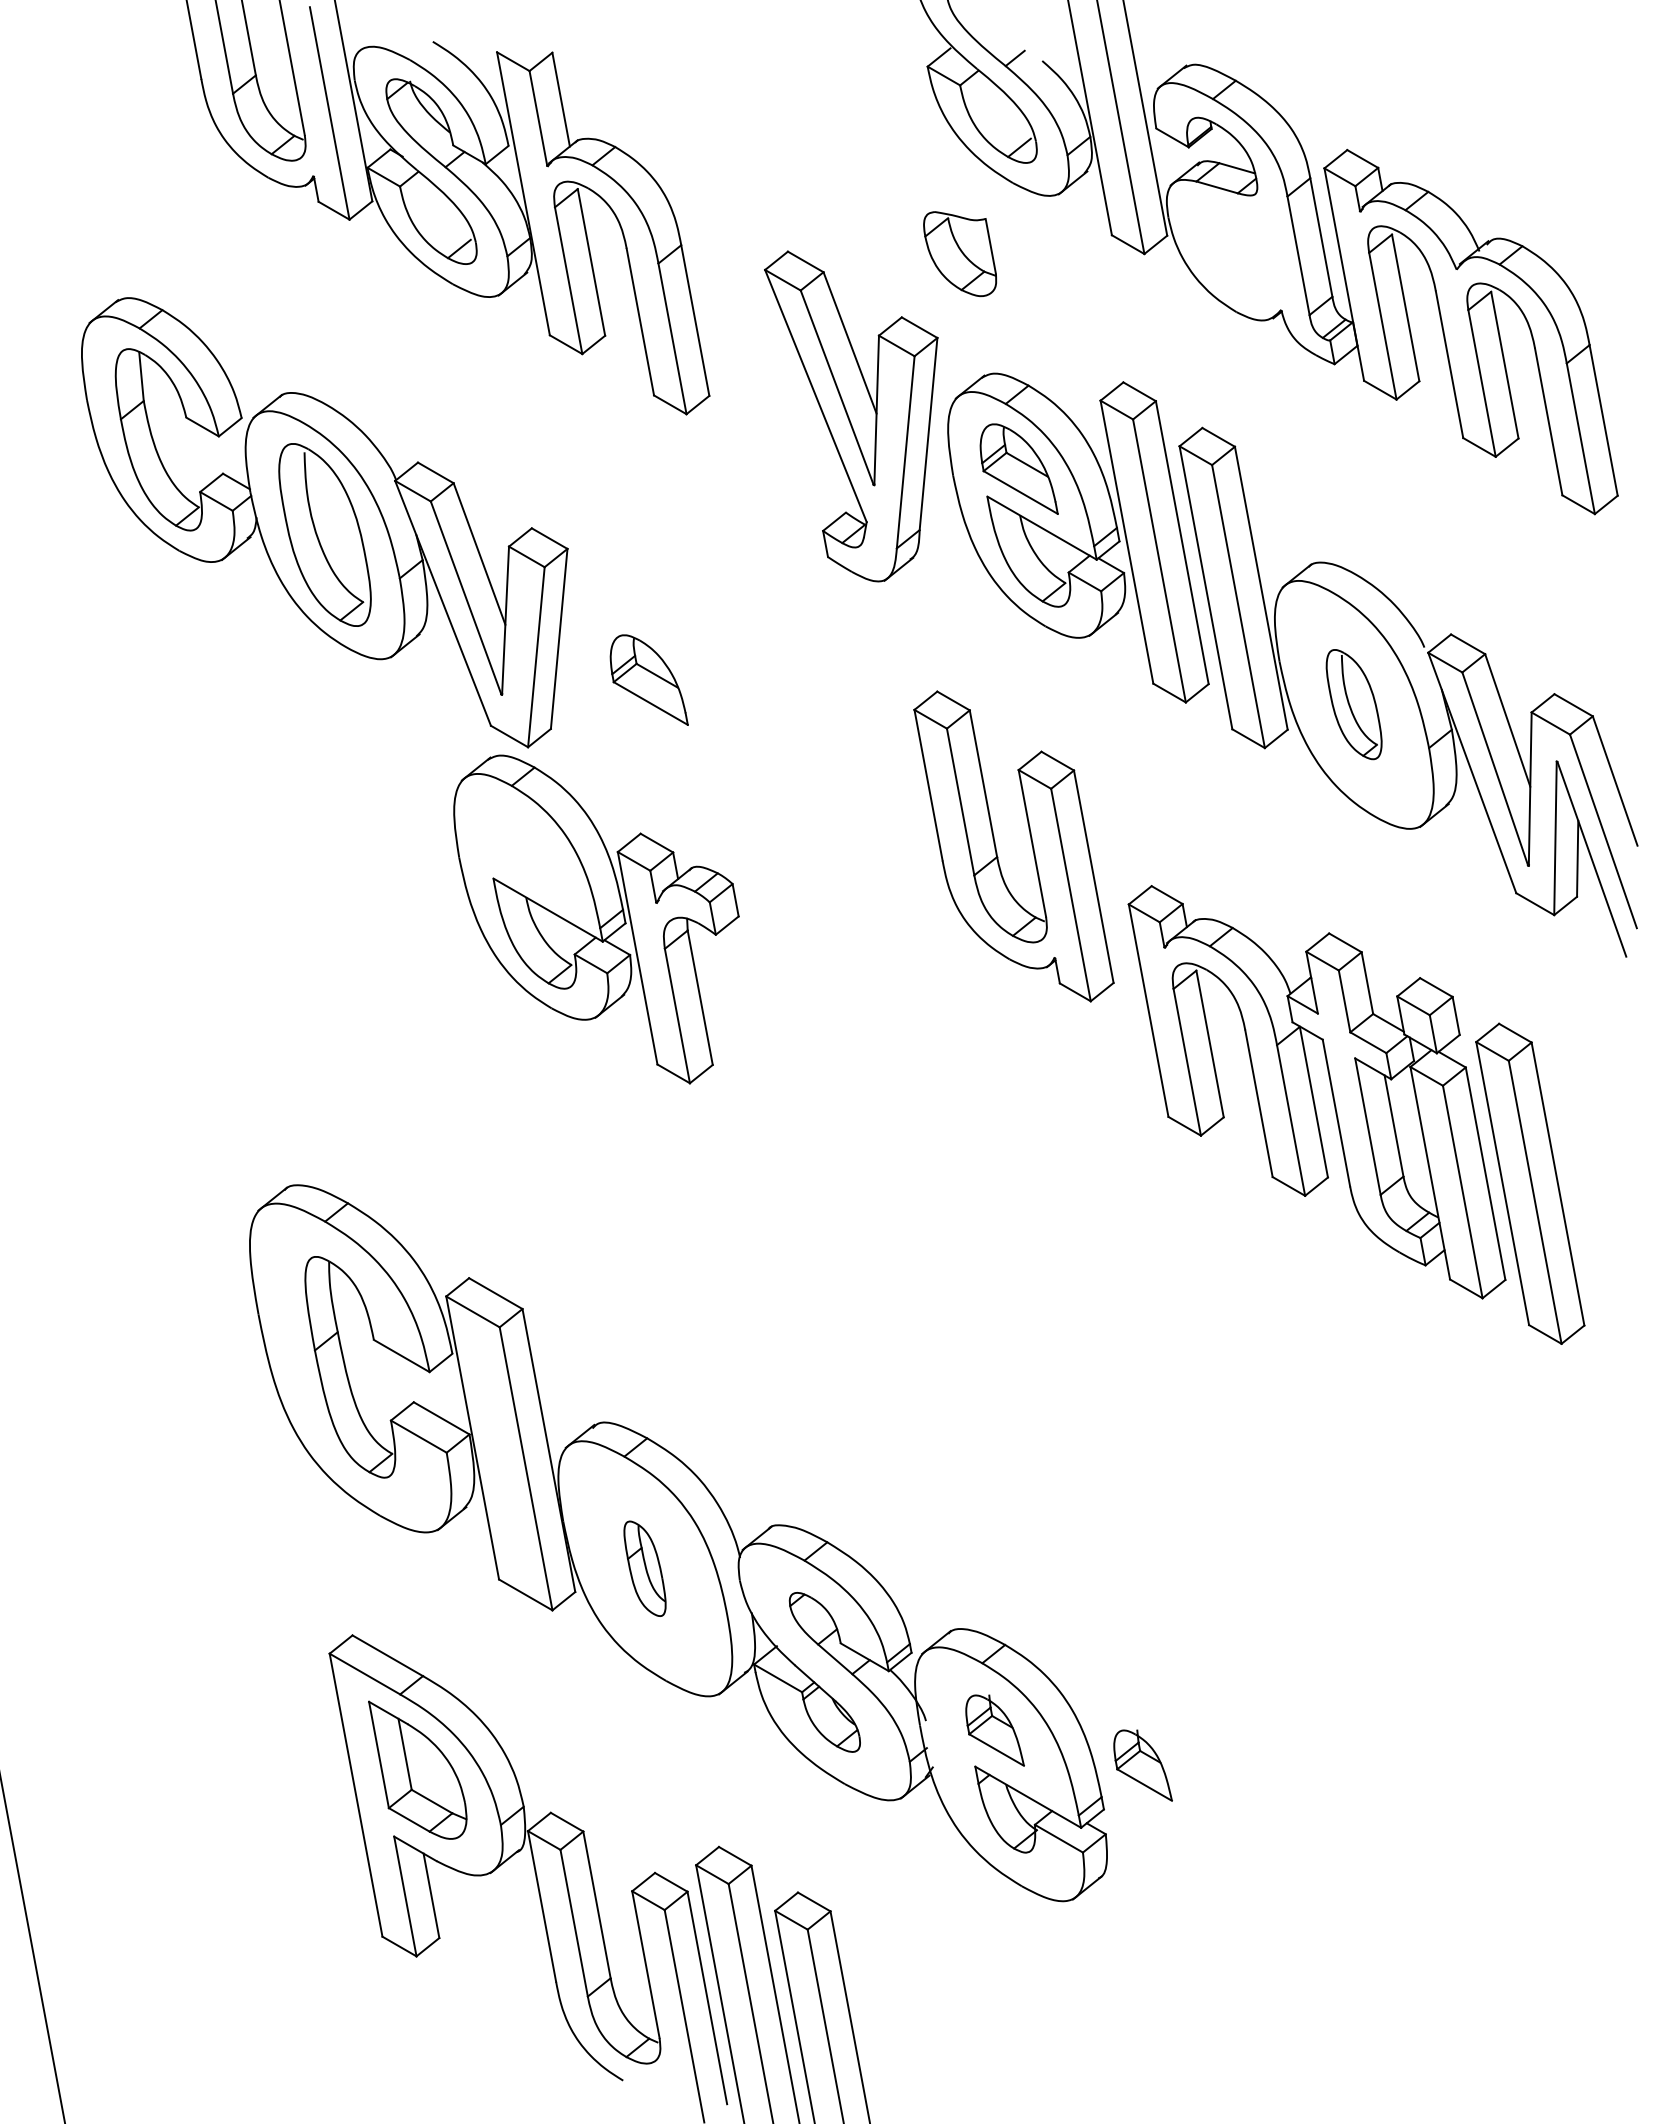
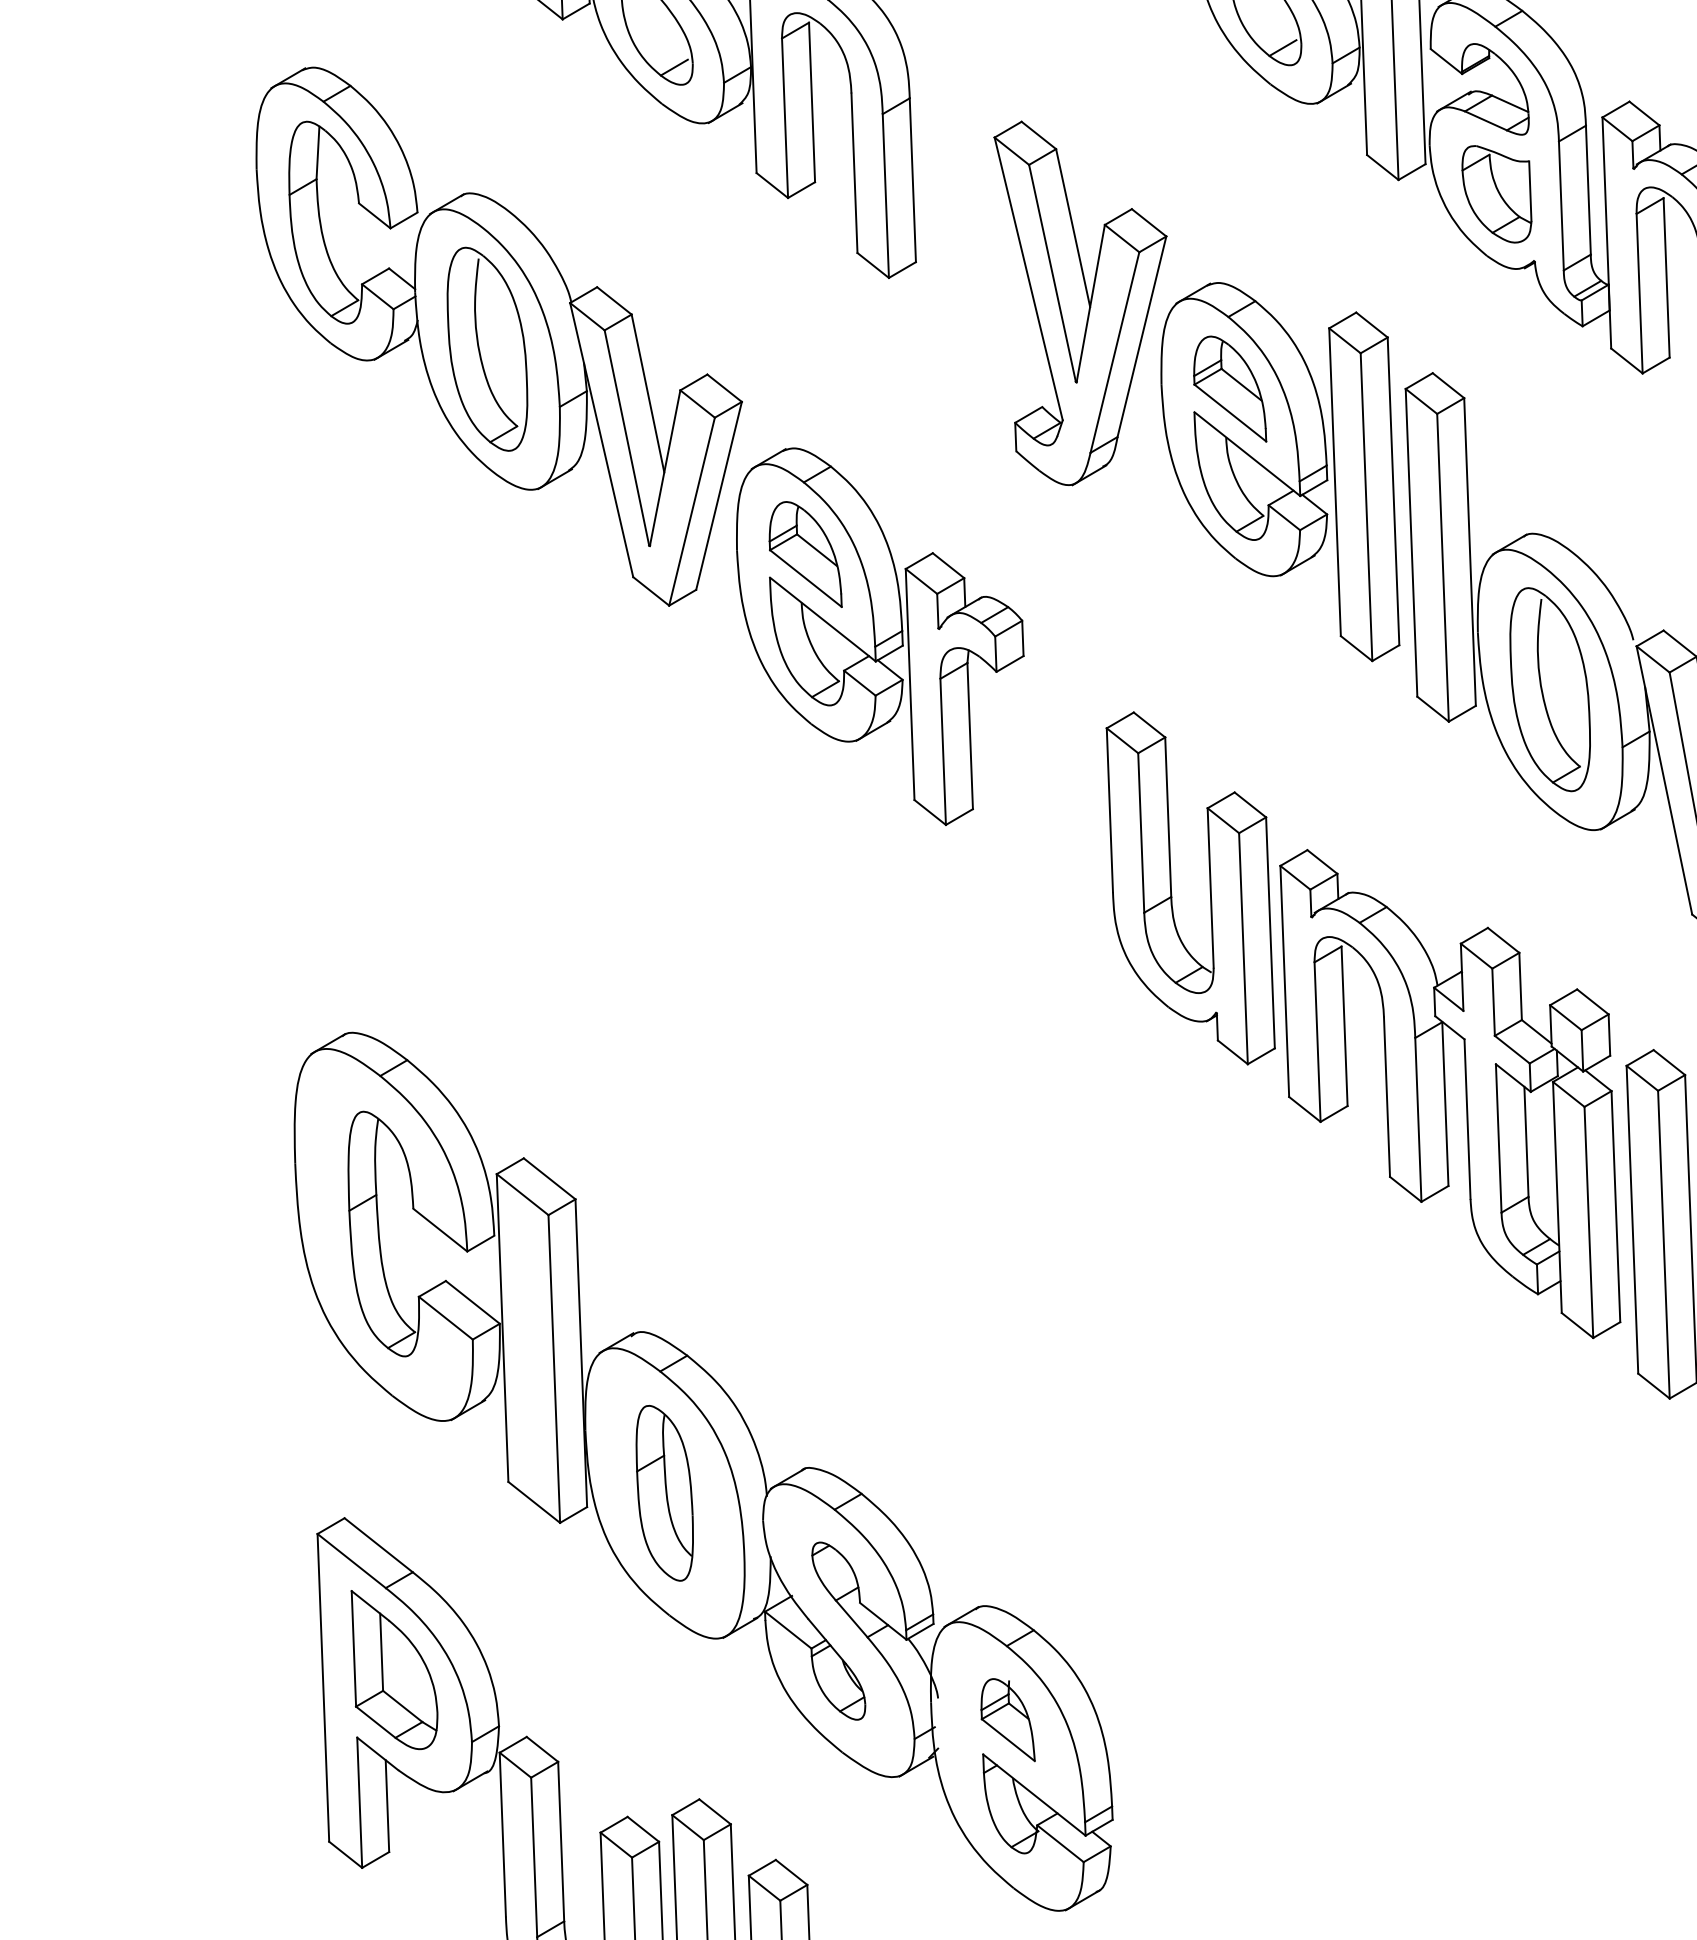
part: (960, 254) -> (1496, 195), moved
part: (1353, 704) -> (1549, 689), size x1.67
part: (996, 846) -> (1172, 885), moved
part: (596, 919) -> (872, 637), moved
part: (644, 1568) -> (664, 1493), size x1.67
part: (1142, 1765) -> (1160, 1779), removed

